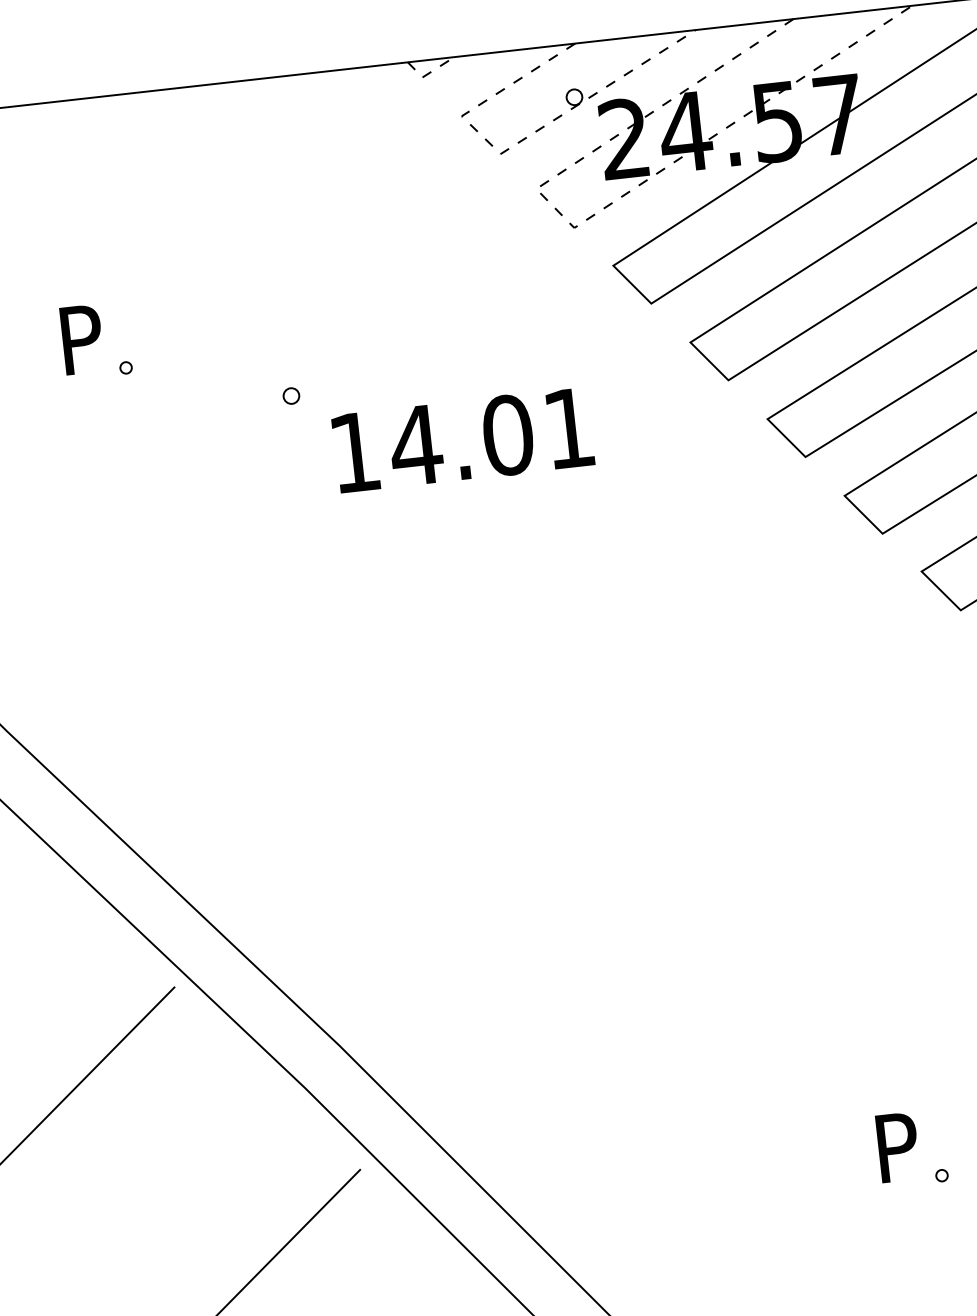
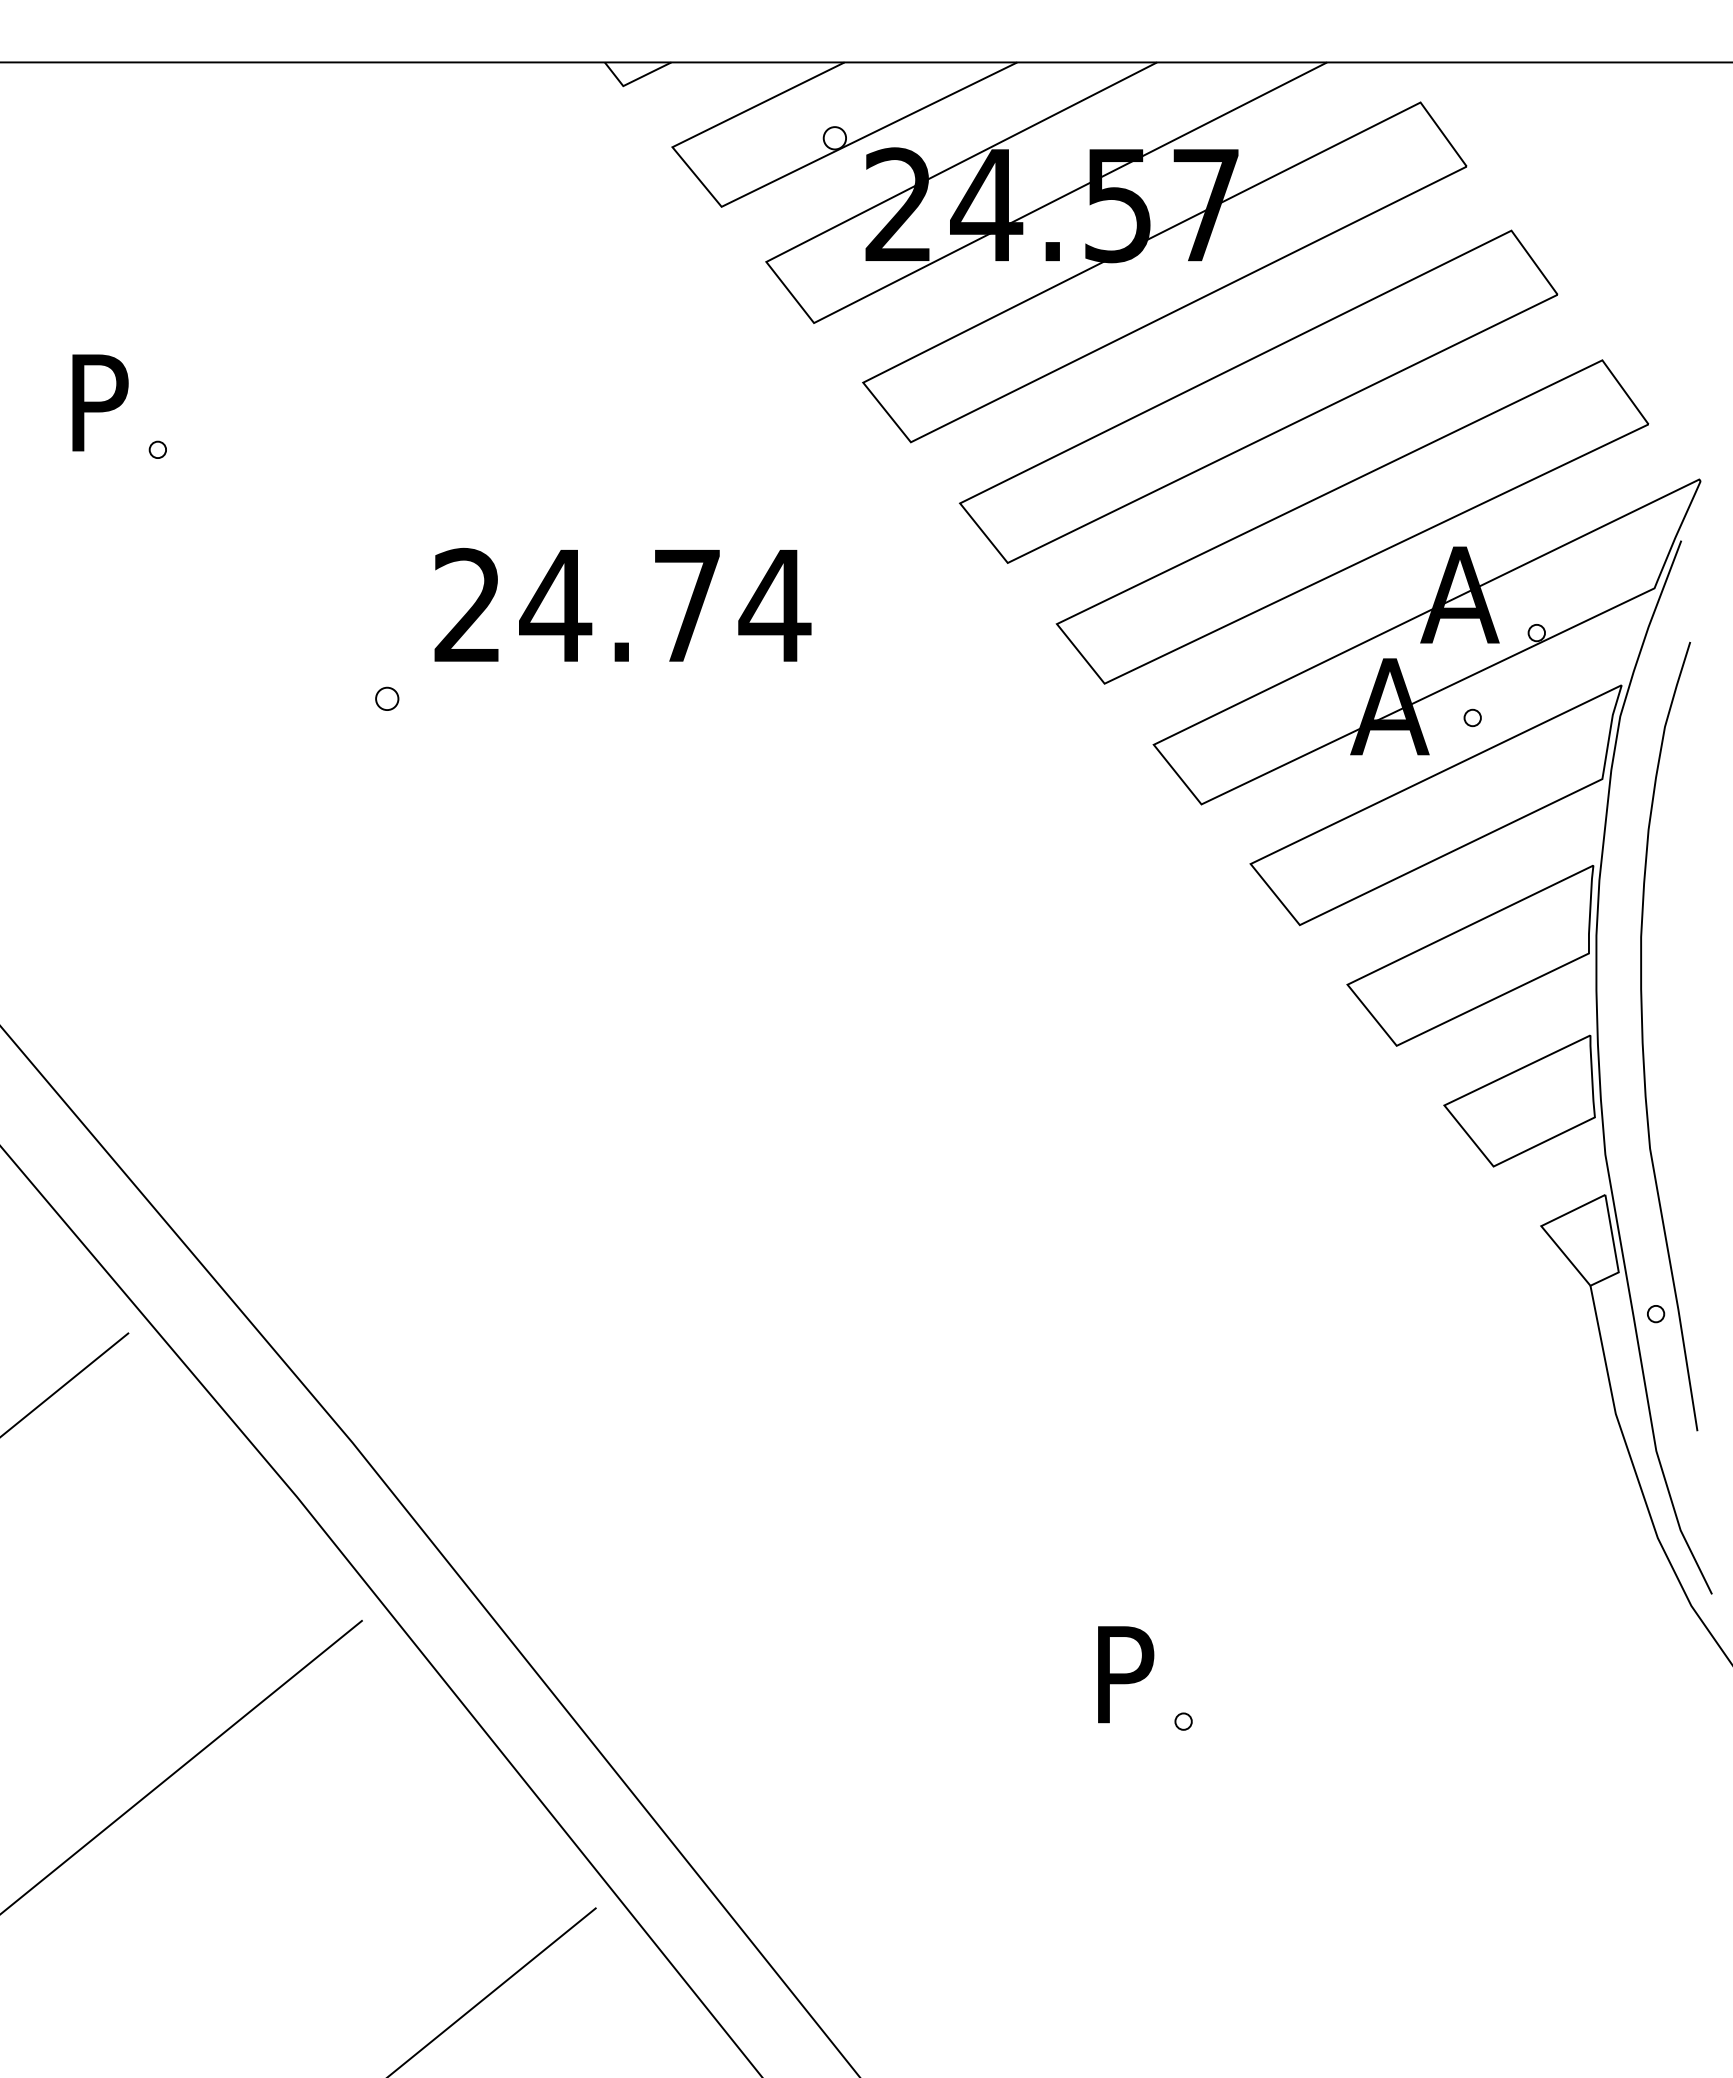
line: (429, 73) -> (633, 81), dashed -> solid
line: (517, 143) -> (747, 194), dashed -> solid
line: (591, 216) -> (839, 309), dashed -> solid
part: (291, 395) -> (387, 698), moved
text: (462, 440) -> (622, 605), 14.01 -> 24.74

